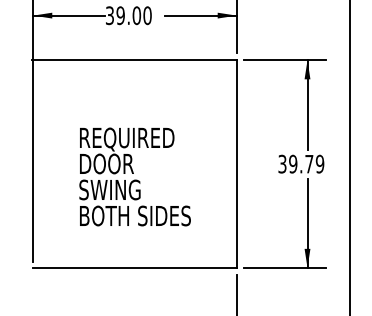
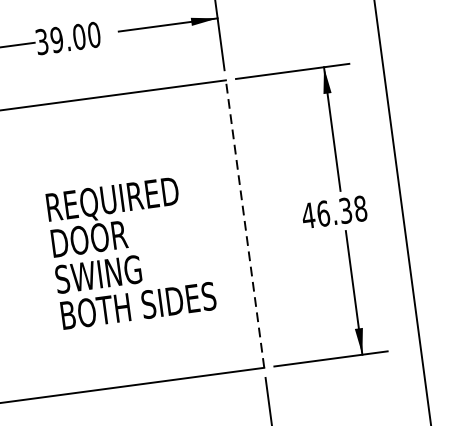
text: (301, 163) -> (334, 211), 39.79 -> 46.38
line: (236, 164) -> (244, 224), solid -> dashed
text: (134, 176) -> (130, 251), moved

